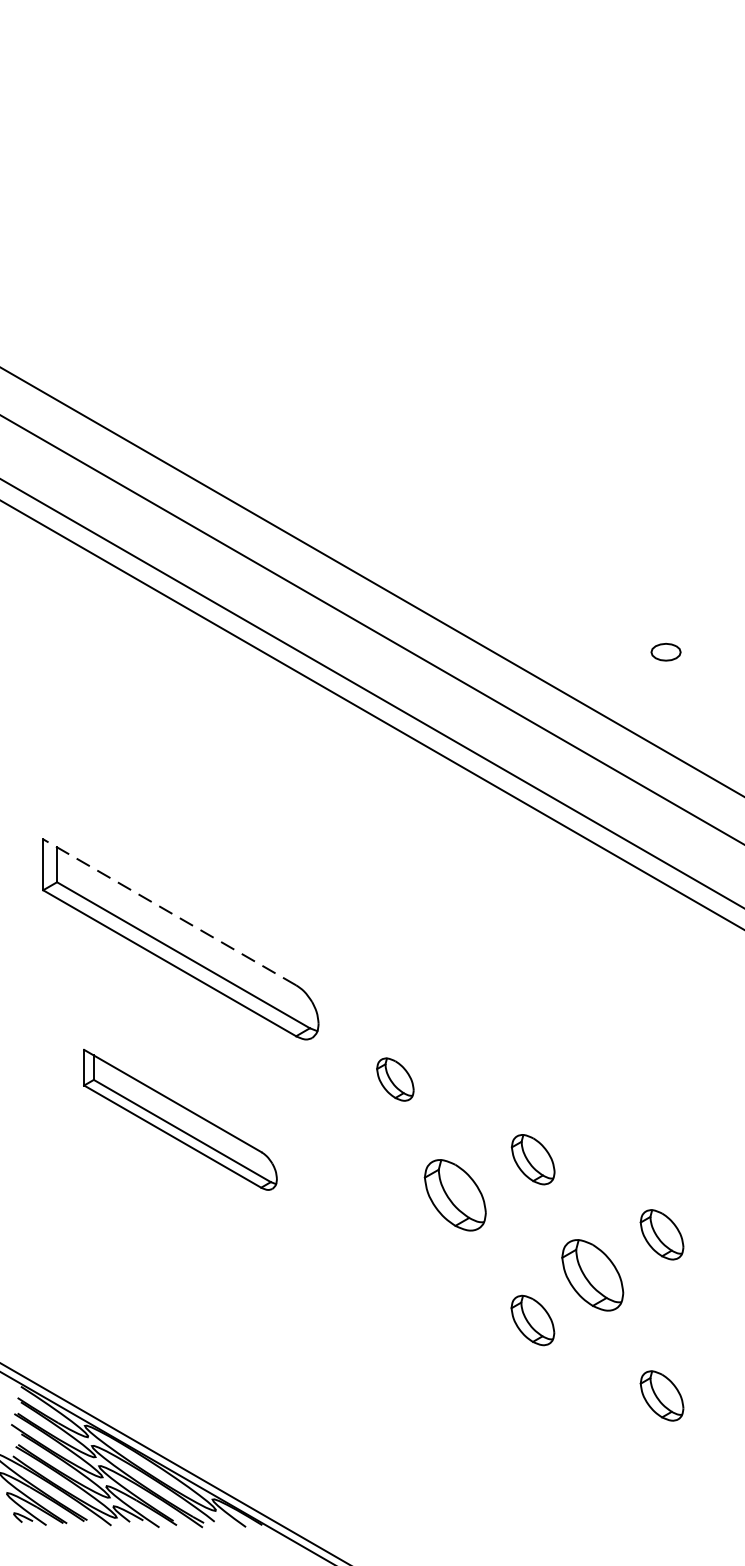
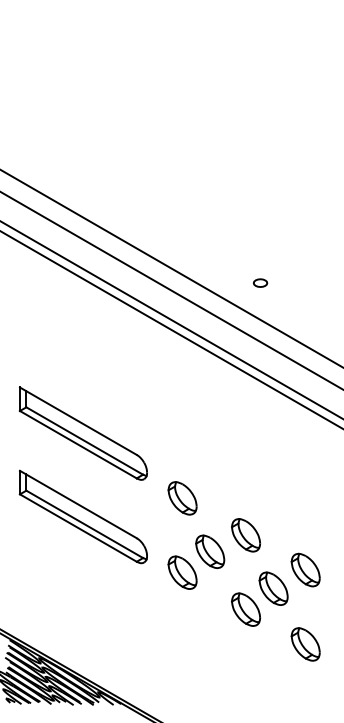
part: (666, 650) -> (260, 282), moved
line: (167, 910) -> (77, 420), dashed -> solid
part: (395, 1079) -> (182, 498), size x1.67
part: (178, 1118) -> (82, 516), size x1.43
part: (533, 1159) -> (246, 535), size x1.43
part: (661, 1233) -> (305, 569), size x1.43
part: (395, 1240) -> (182, 572), added
part: (531, 1320) -> (245, 609), size x1.43
part: (661, 1396) -> (305, 644), size x1.43

